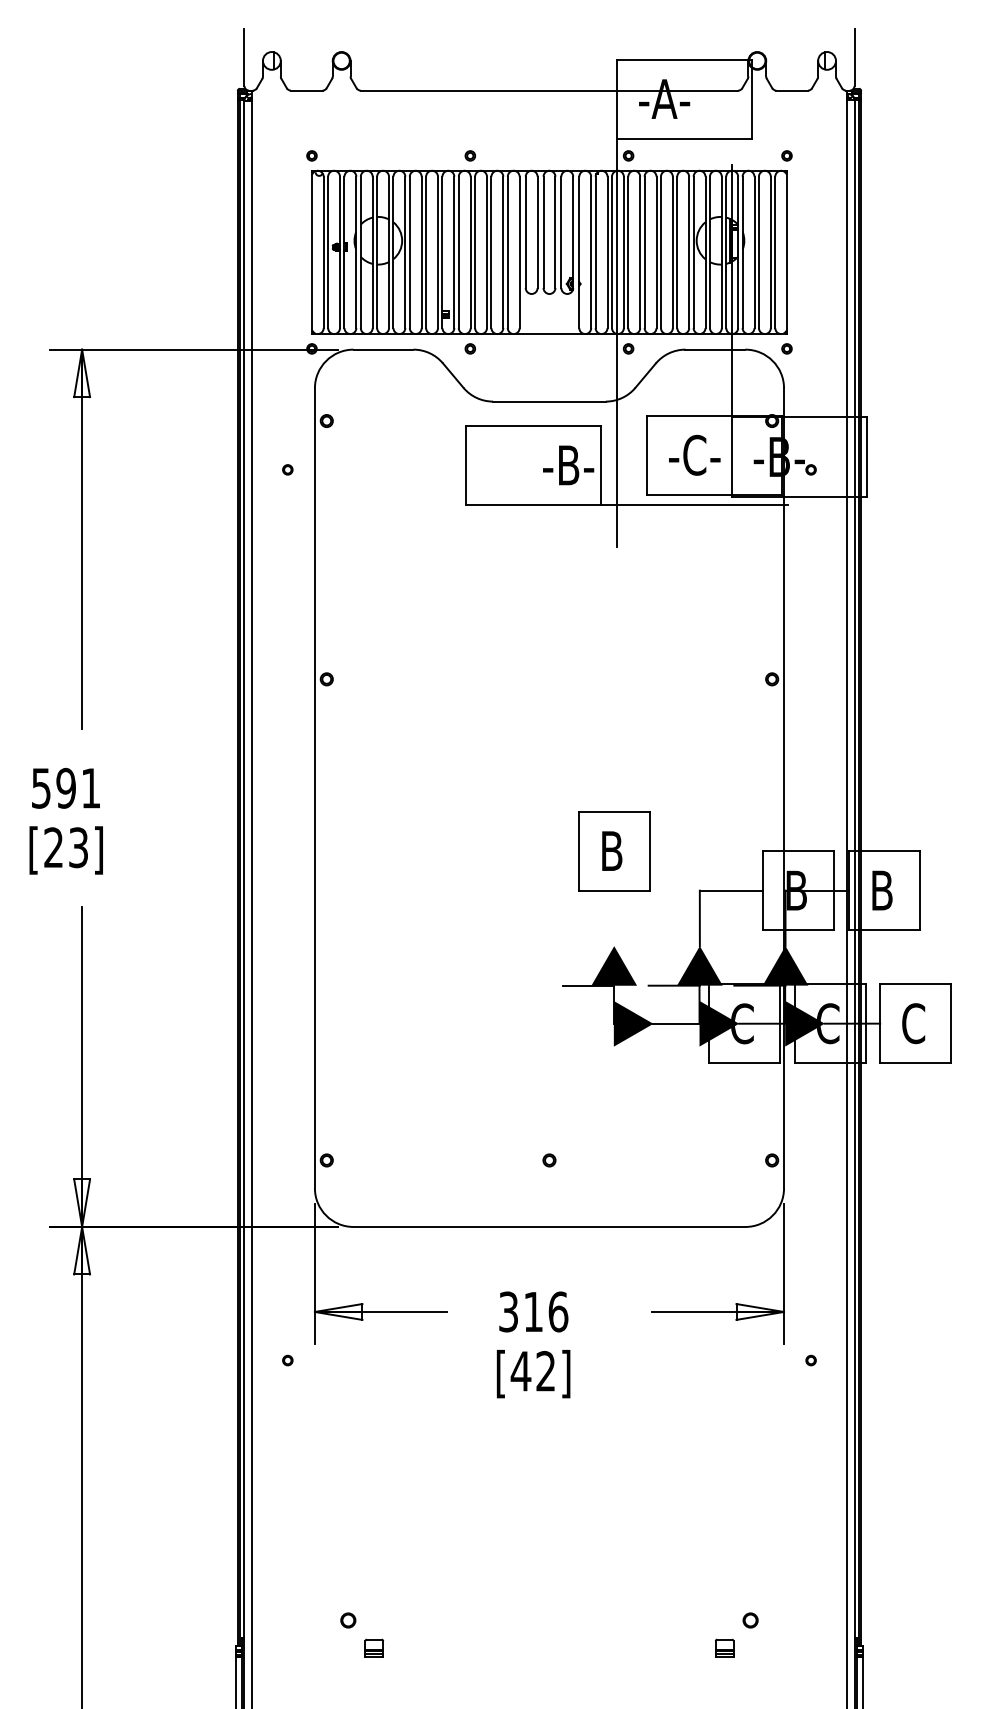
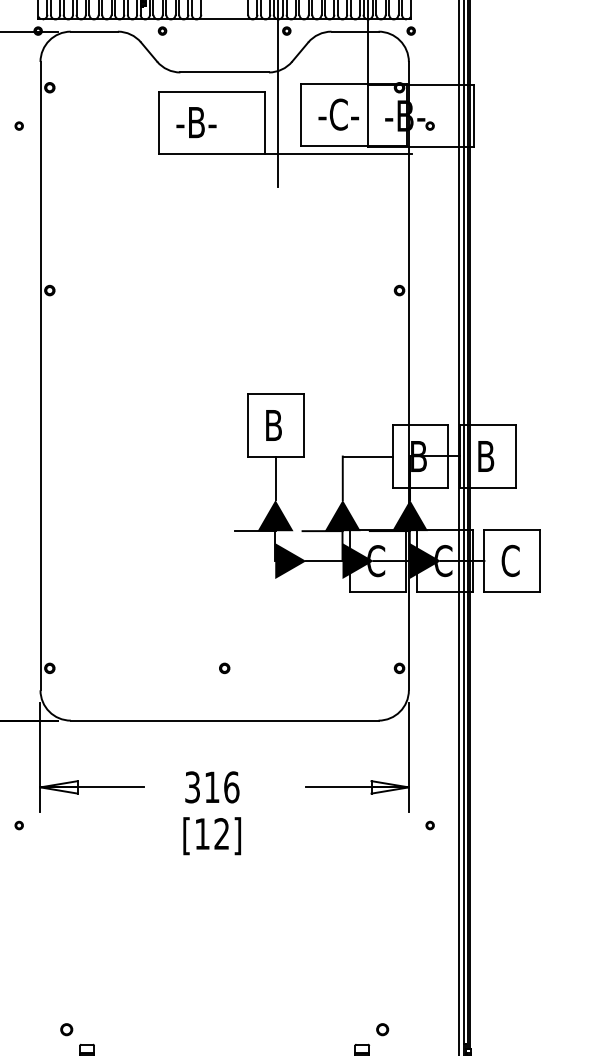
text: (568, 465) -> (196, 122), moved
line: (614, 918) -> (275, 478), added
text: (520, 1371) -> (201, 834), [42] -> [12]

